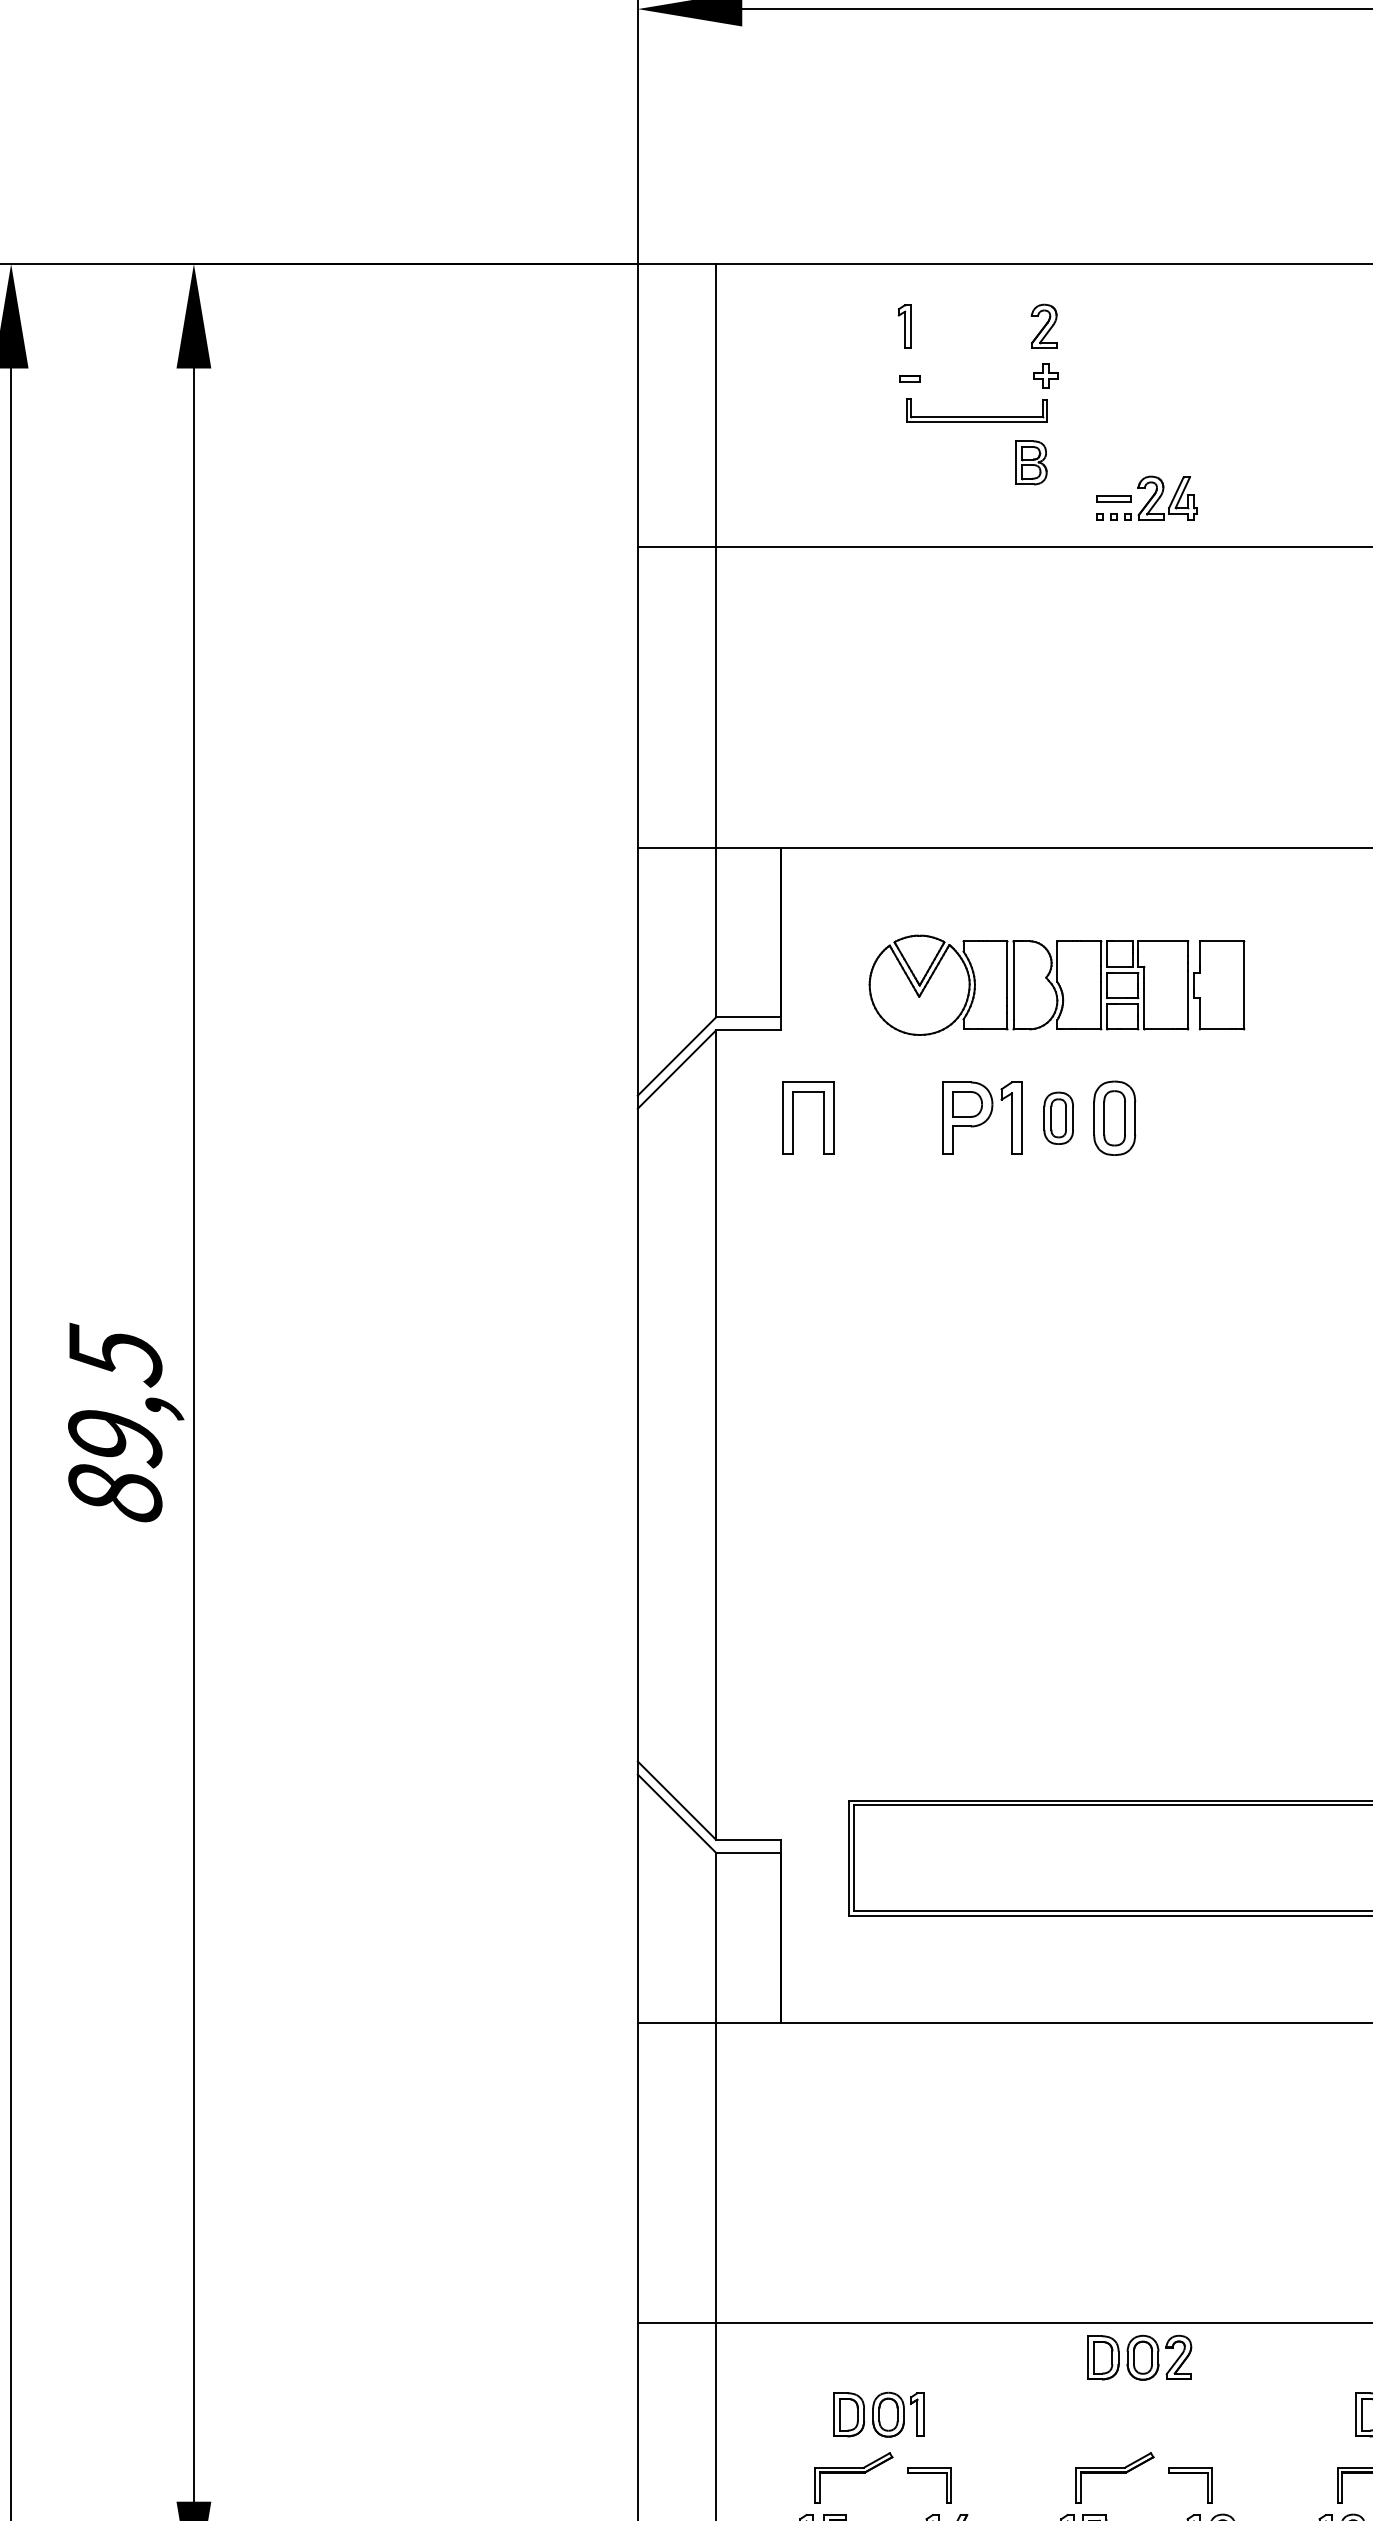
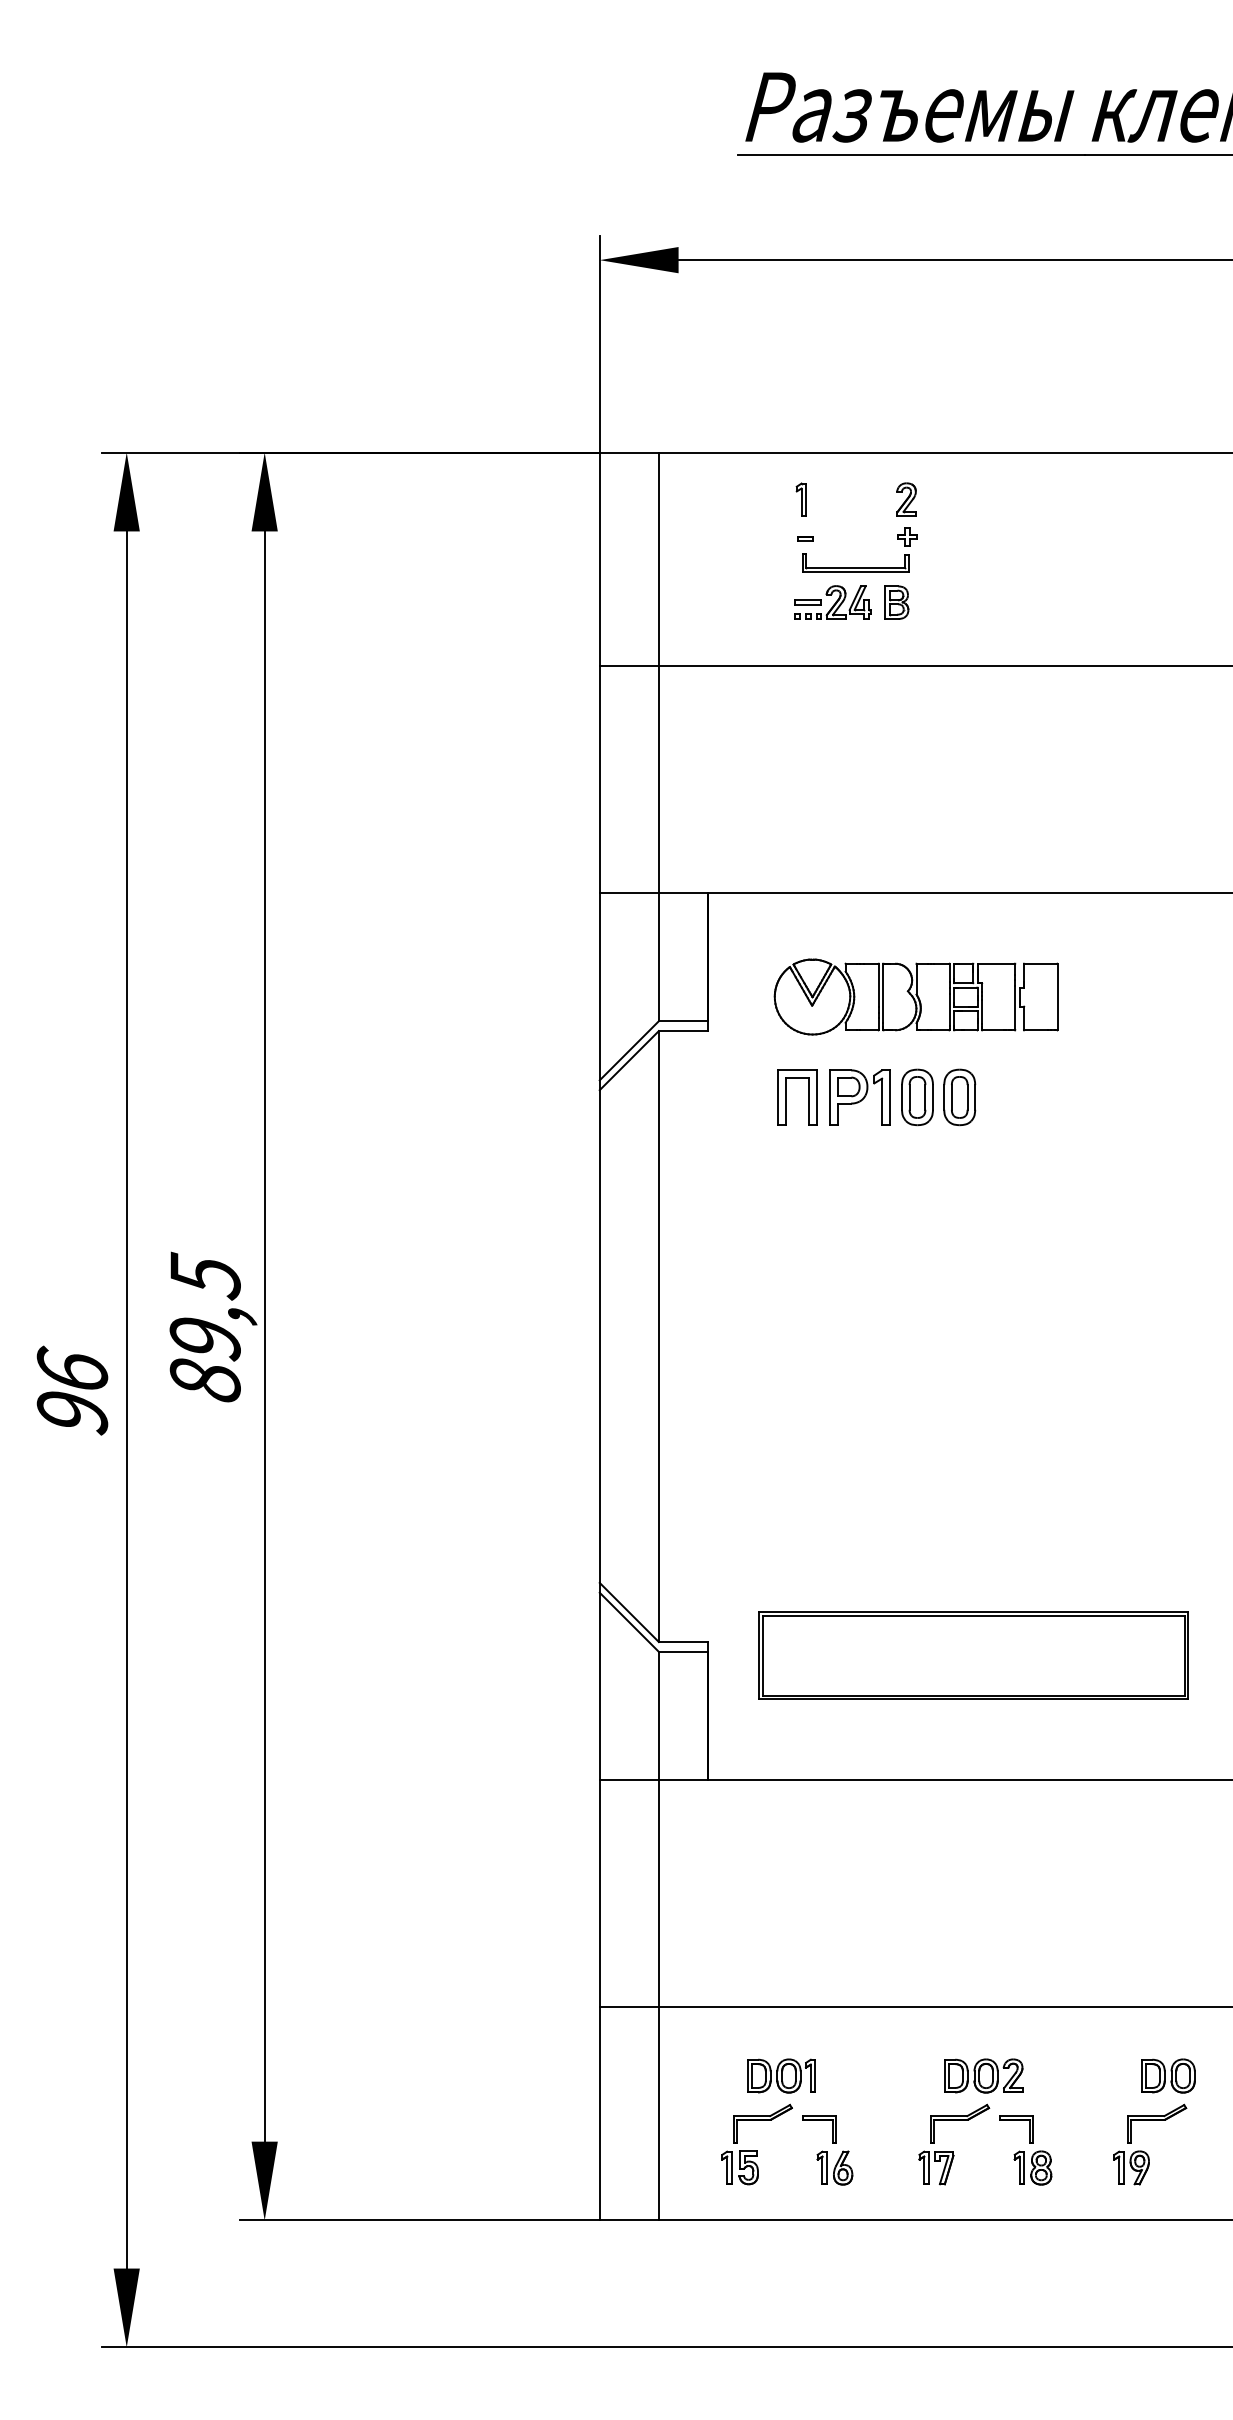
part: (1146, 498) -> (832, 602), moved
part: (793, 1118) -> (786, 1097), moved
part: (1058, 1118) -> (917, 1097), size x1.43
part: (1139, 2357) -> (983, 2075), moved

